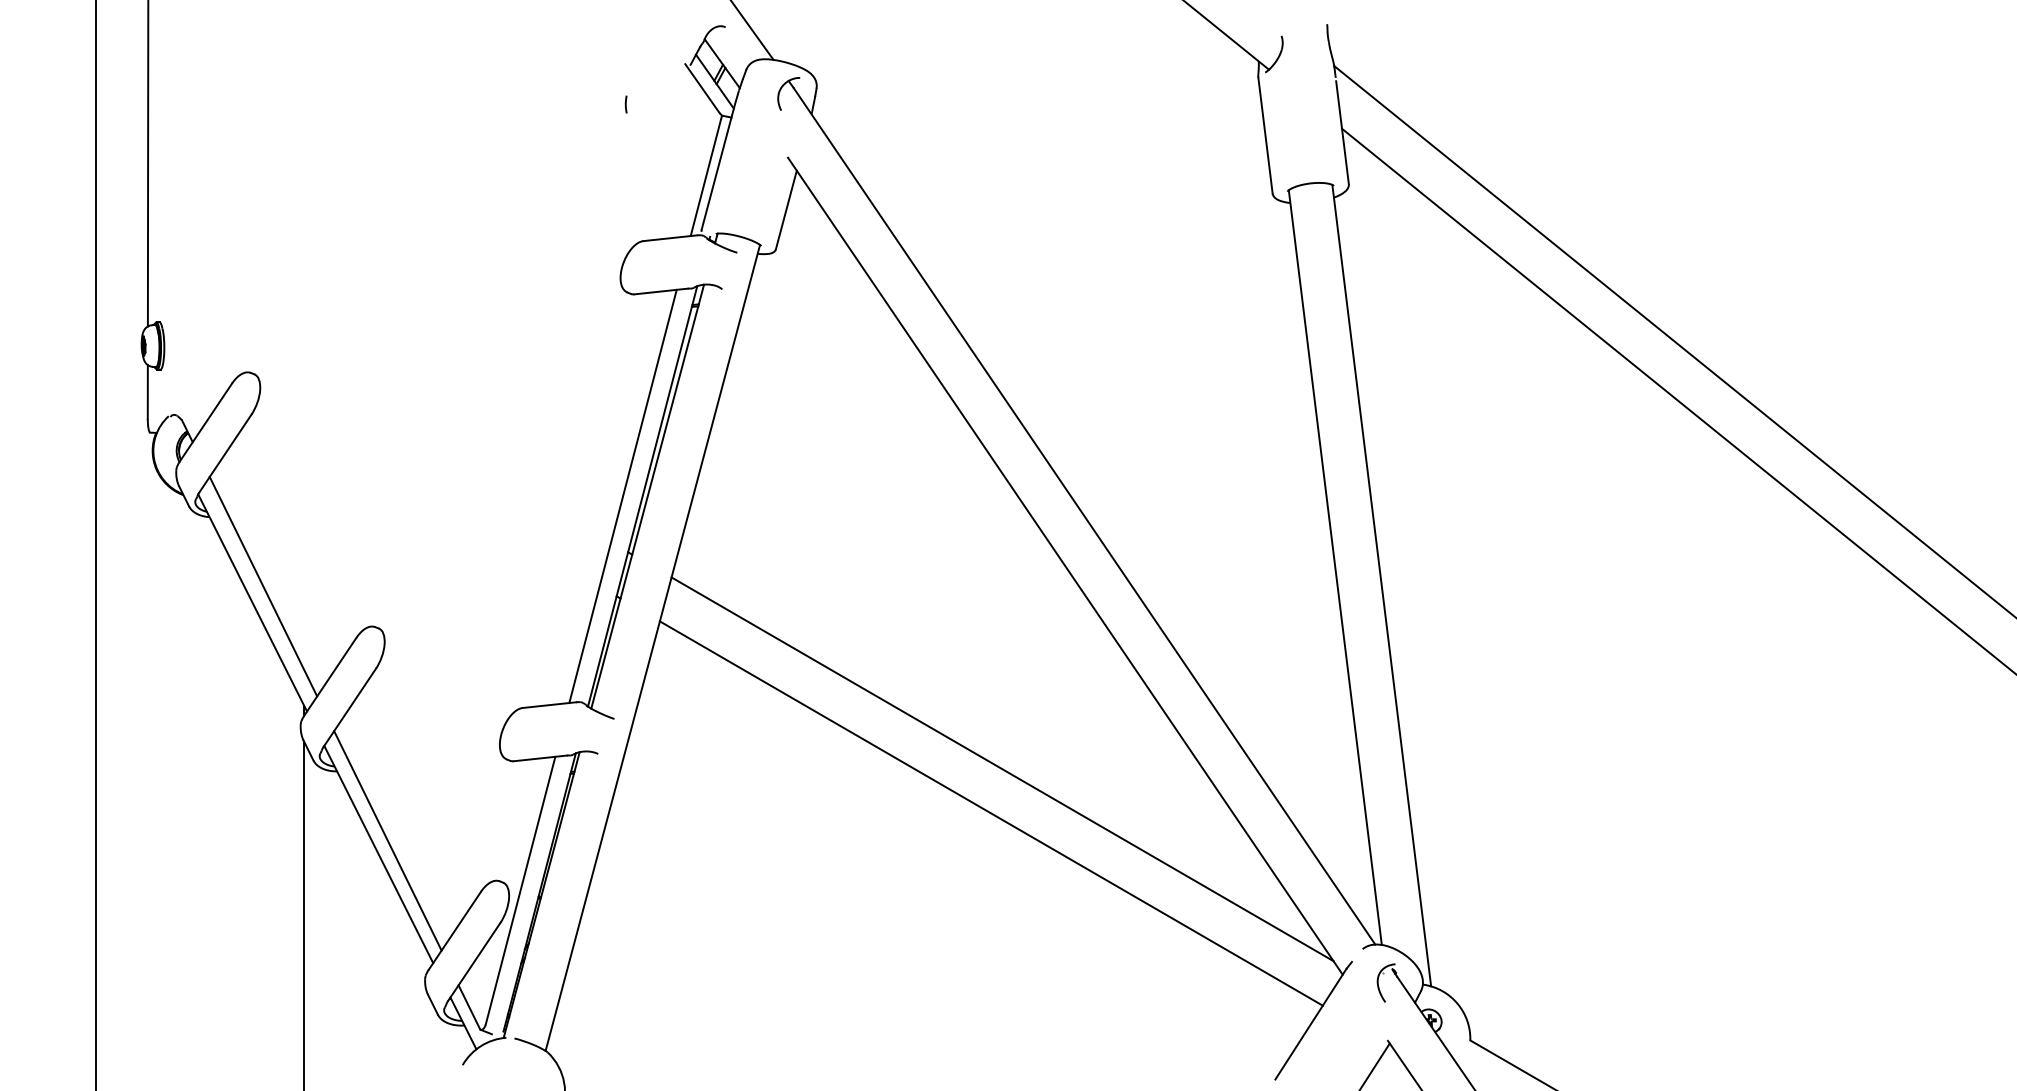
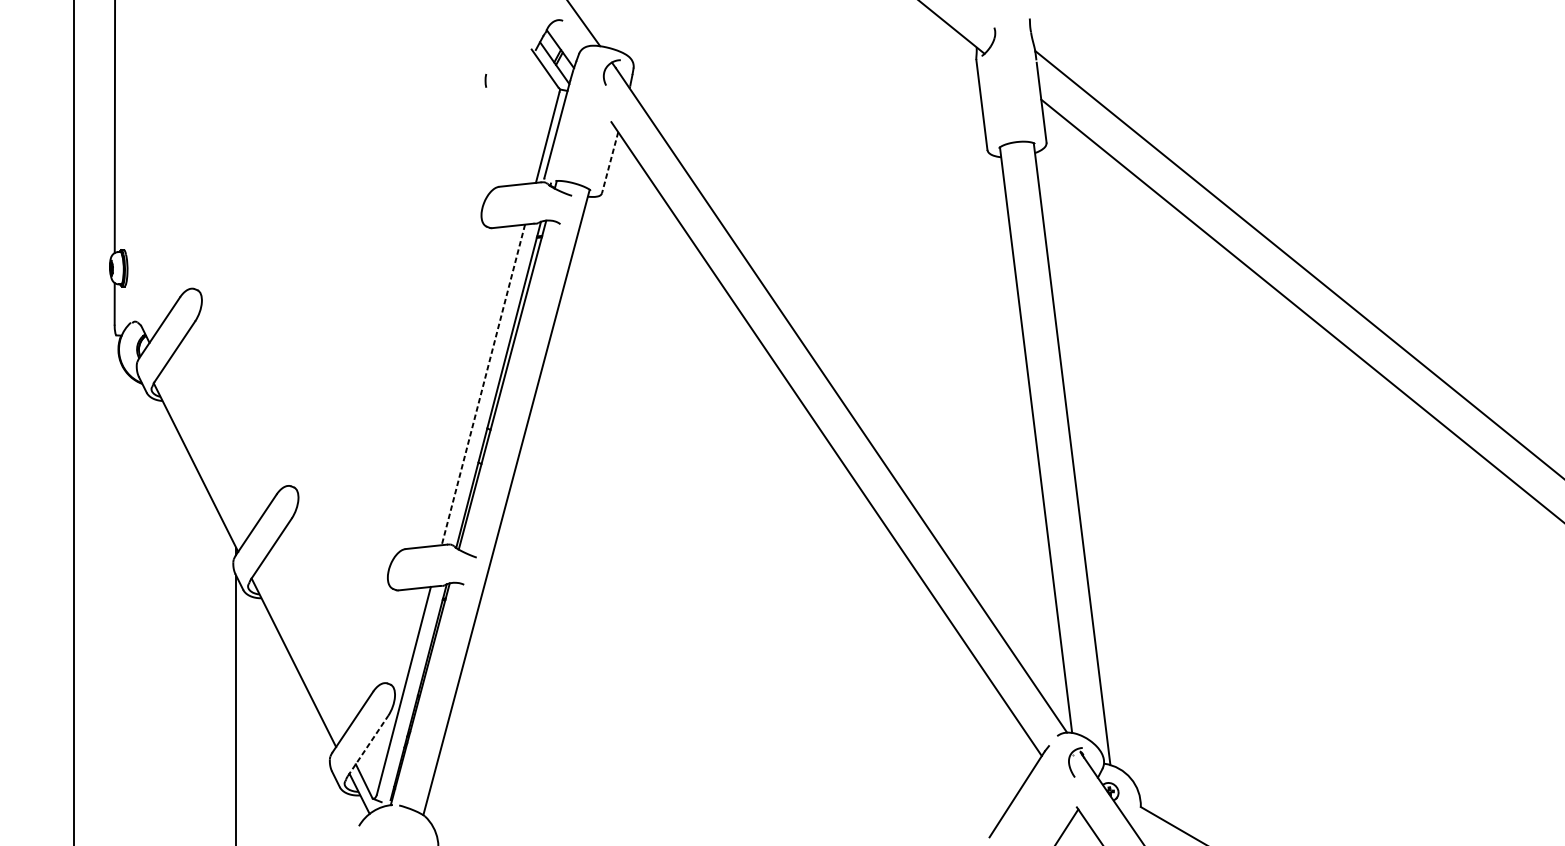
line: (786, 210) -> (610, 163), solid -> dashed
line: (622, 496) -> (483, 384), solid -> dashed
line: (263, 586) -> (204, 454), removed
line: (1002, 769) -> (777, 596), removed
line: (990, 813) -> (768, 630), removed
line: (387, 840) -> (300, 651), removed
line: (474, 961) -> (368, 745), solid -> dashed

